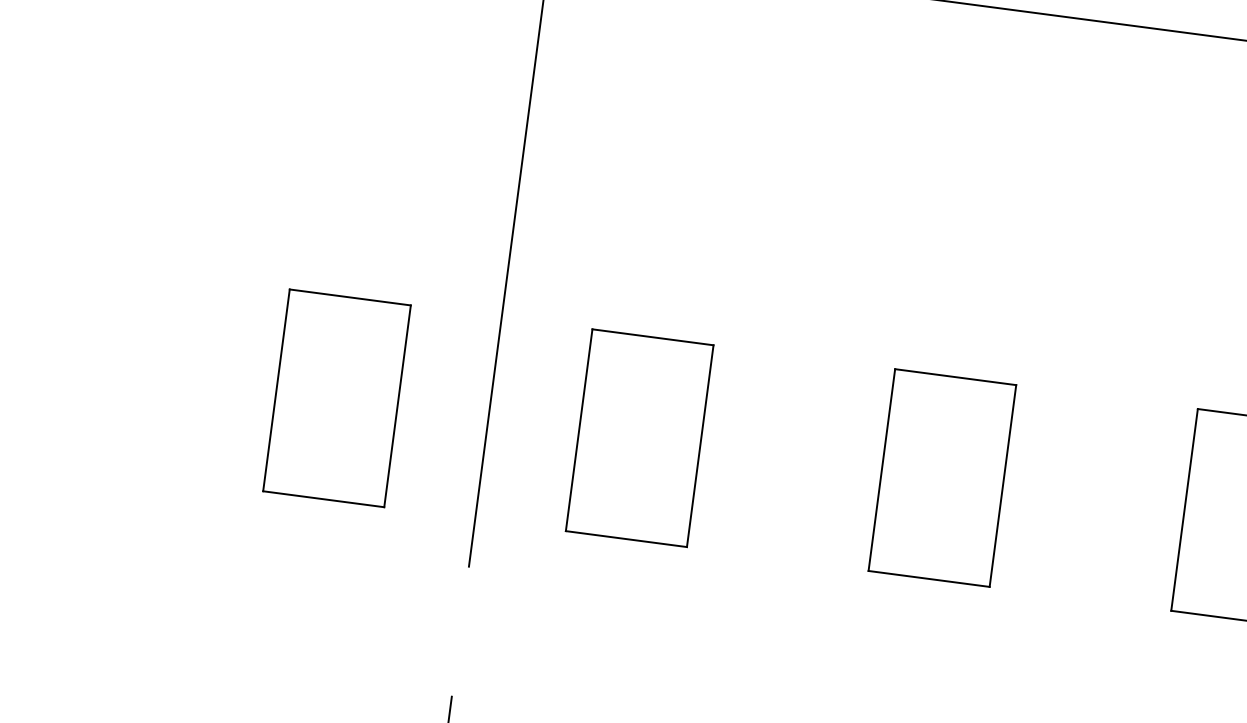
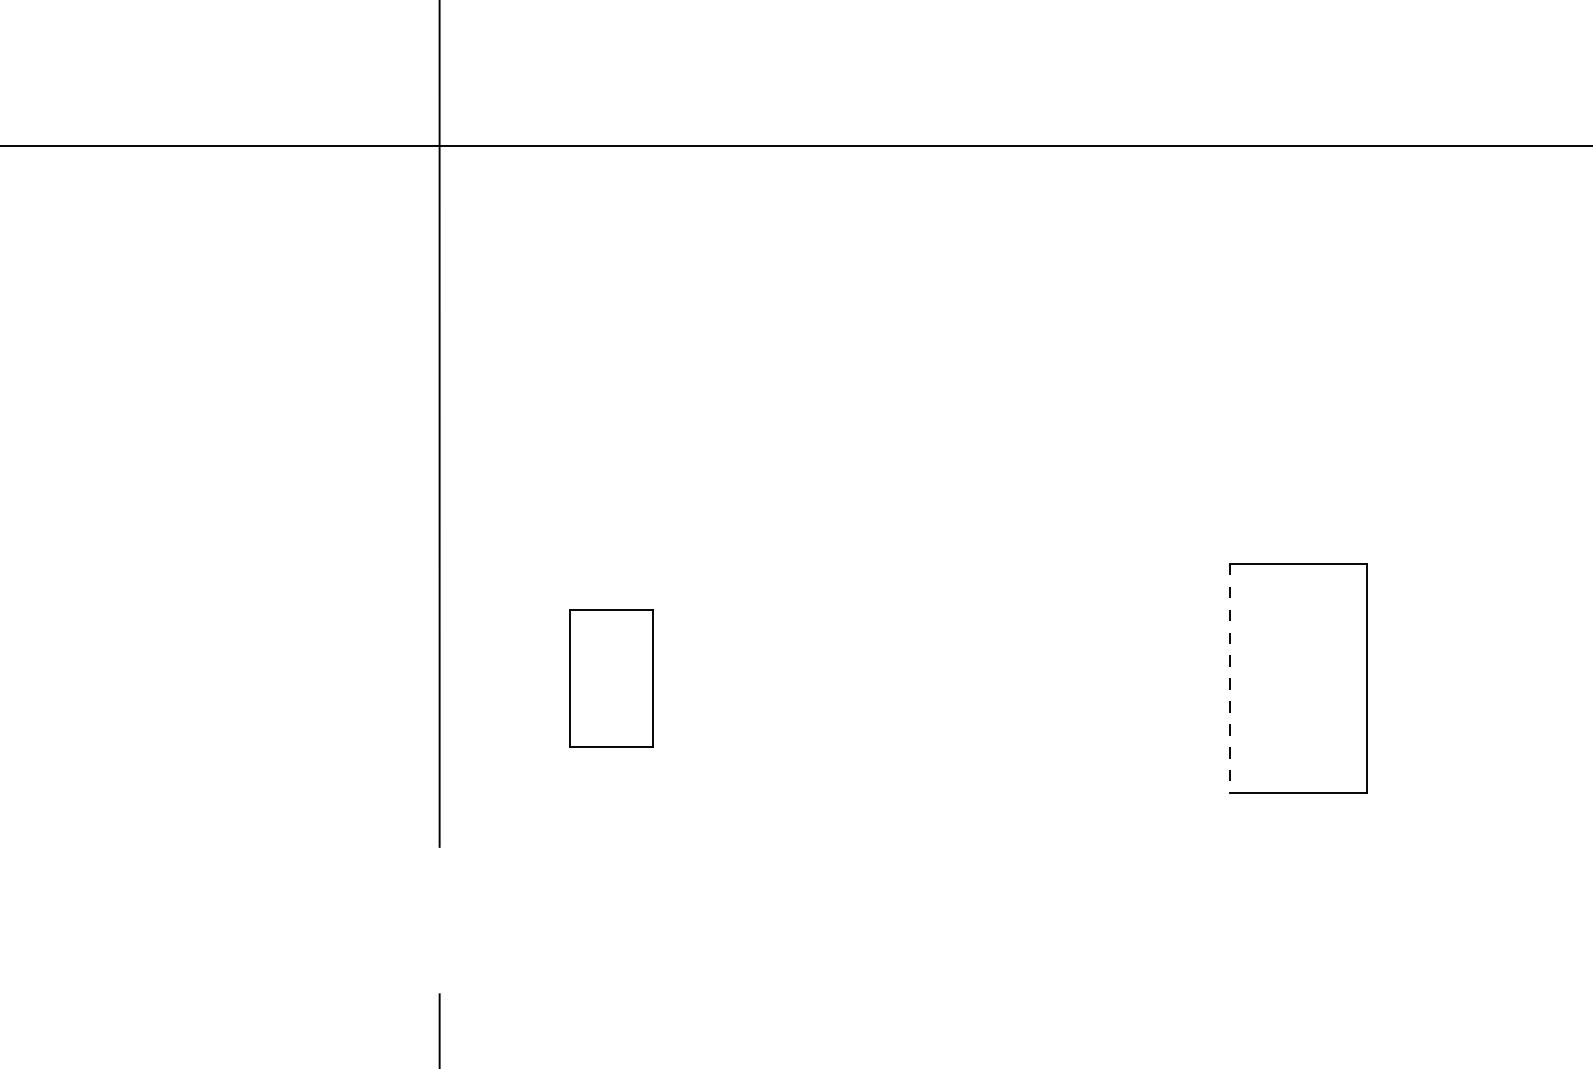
part: (336, 398) -> (267, 678), removed
part: (639, 438) -> (611, 678), size x0.6
part: (942, 478) -> (954, 678), removed
line: (1184, 510) -> (1229, 678), solid -> dashed

